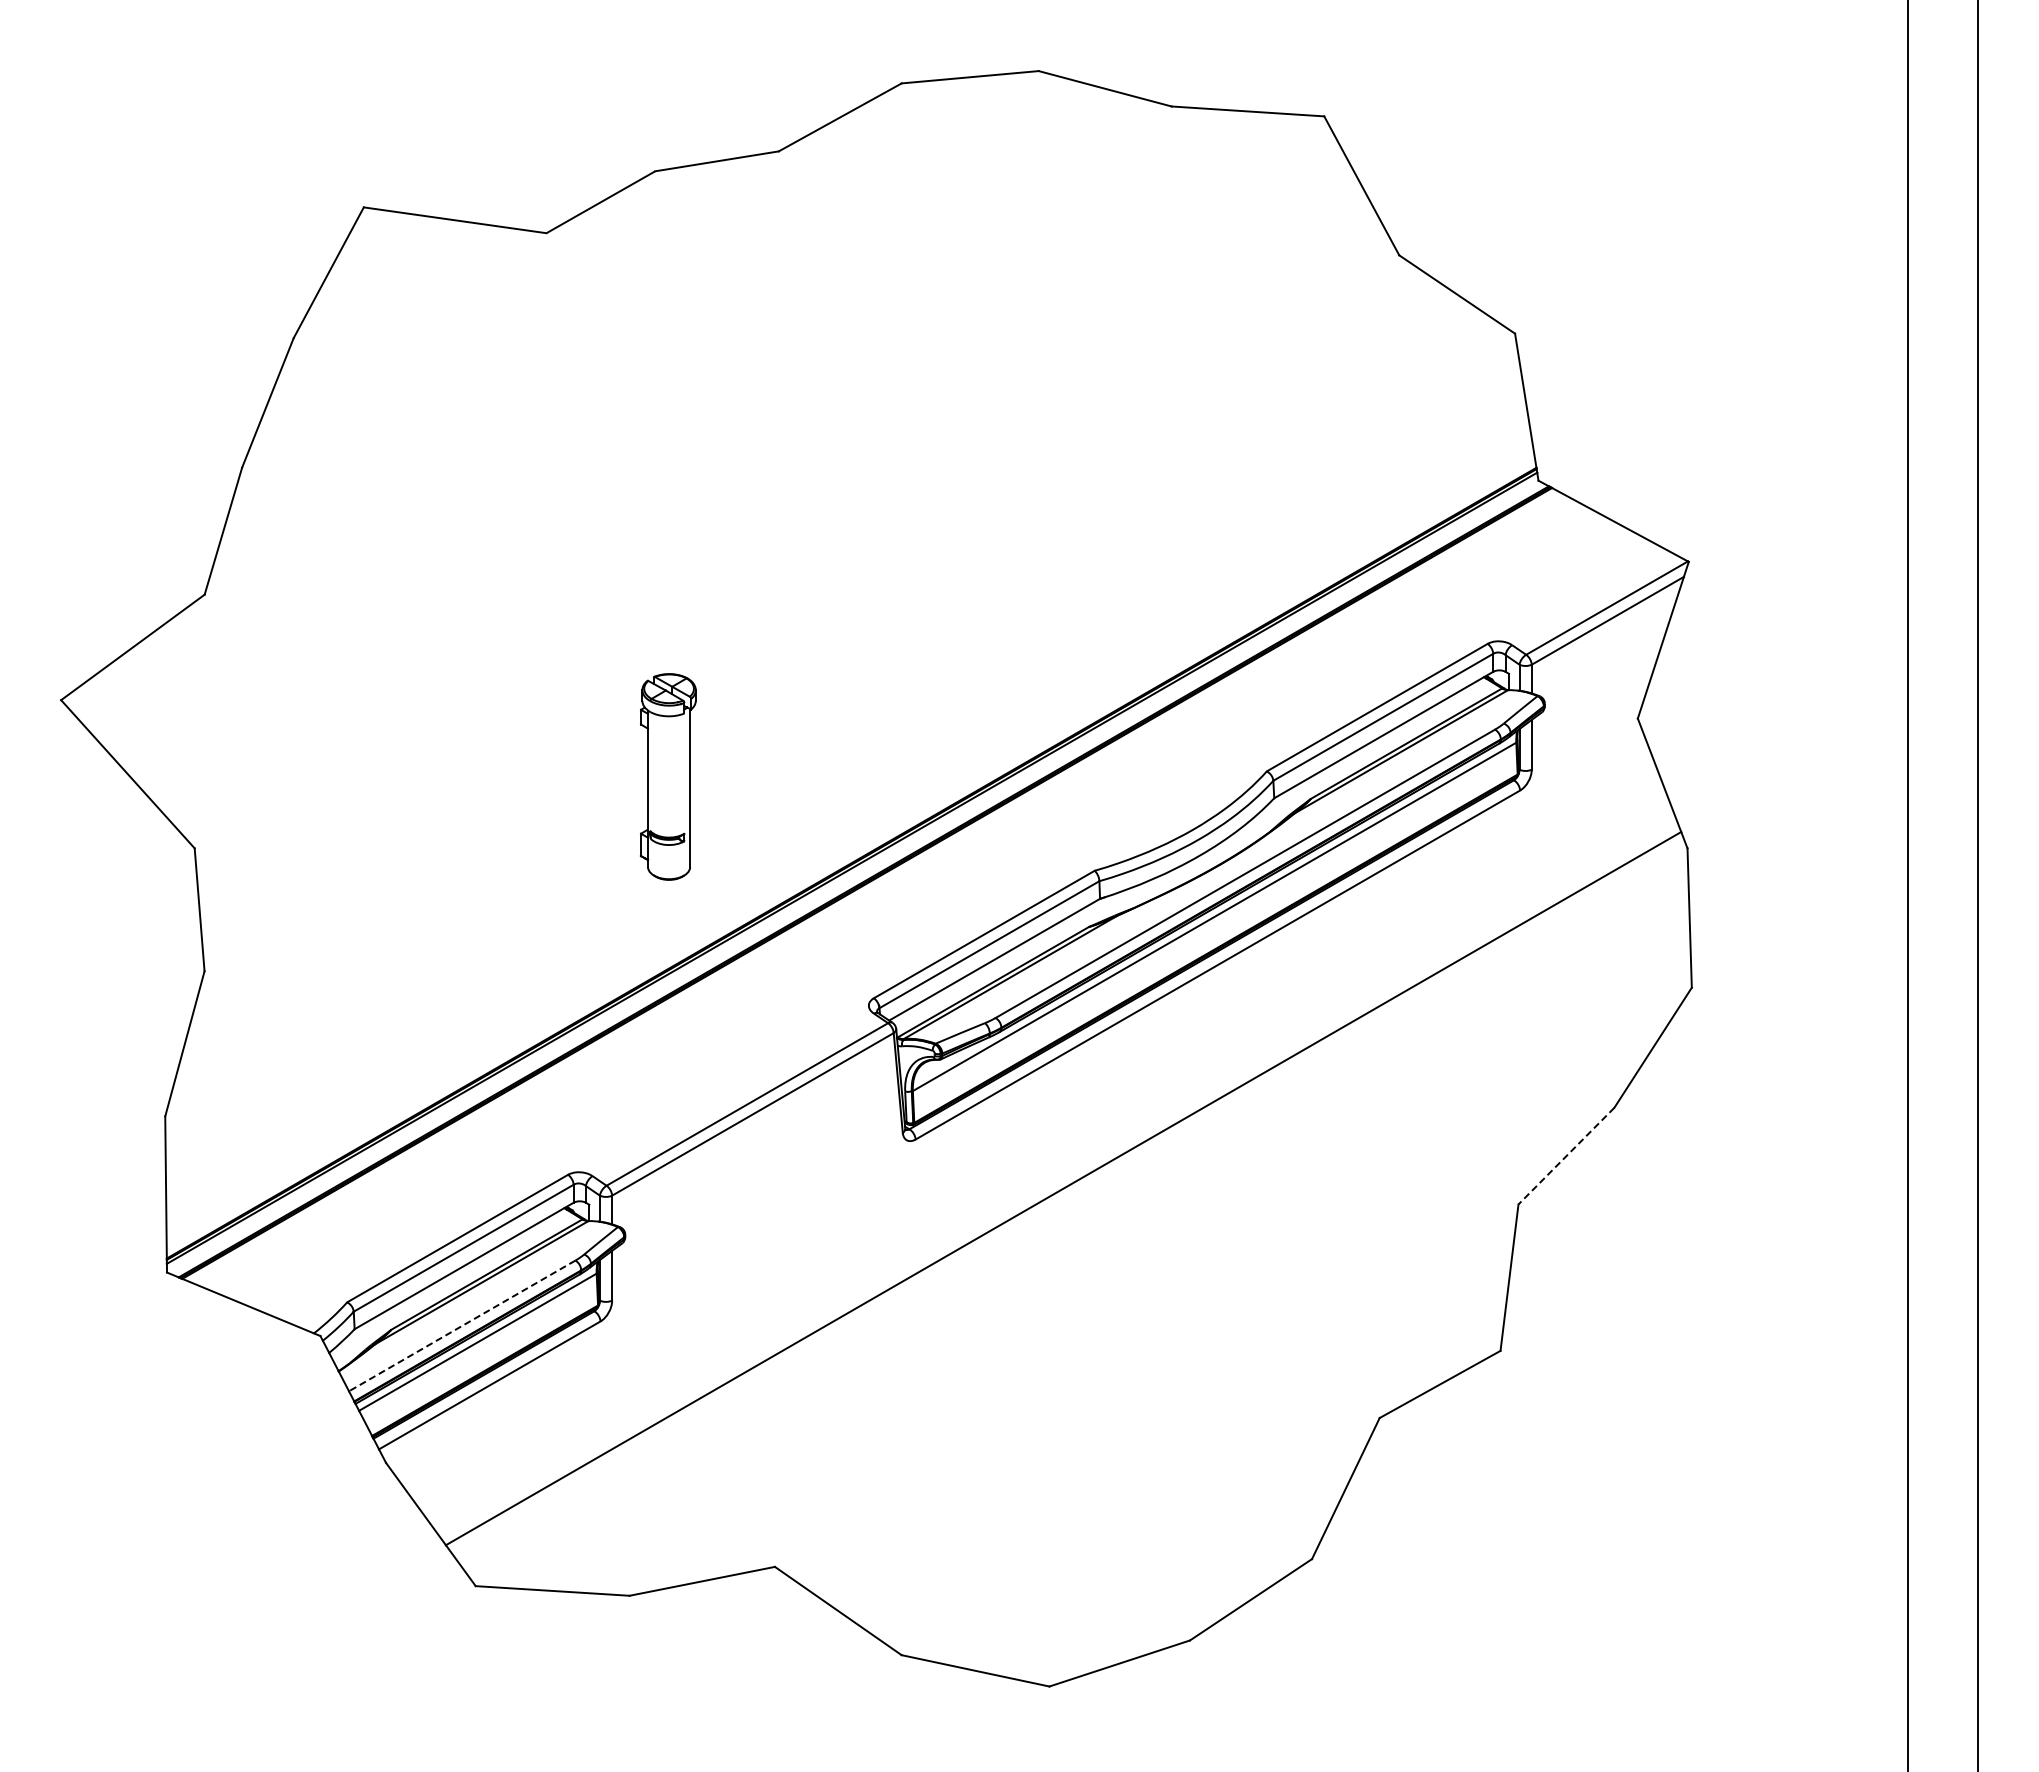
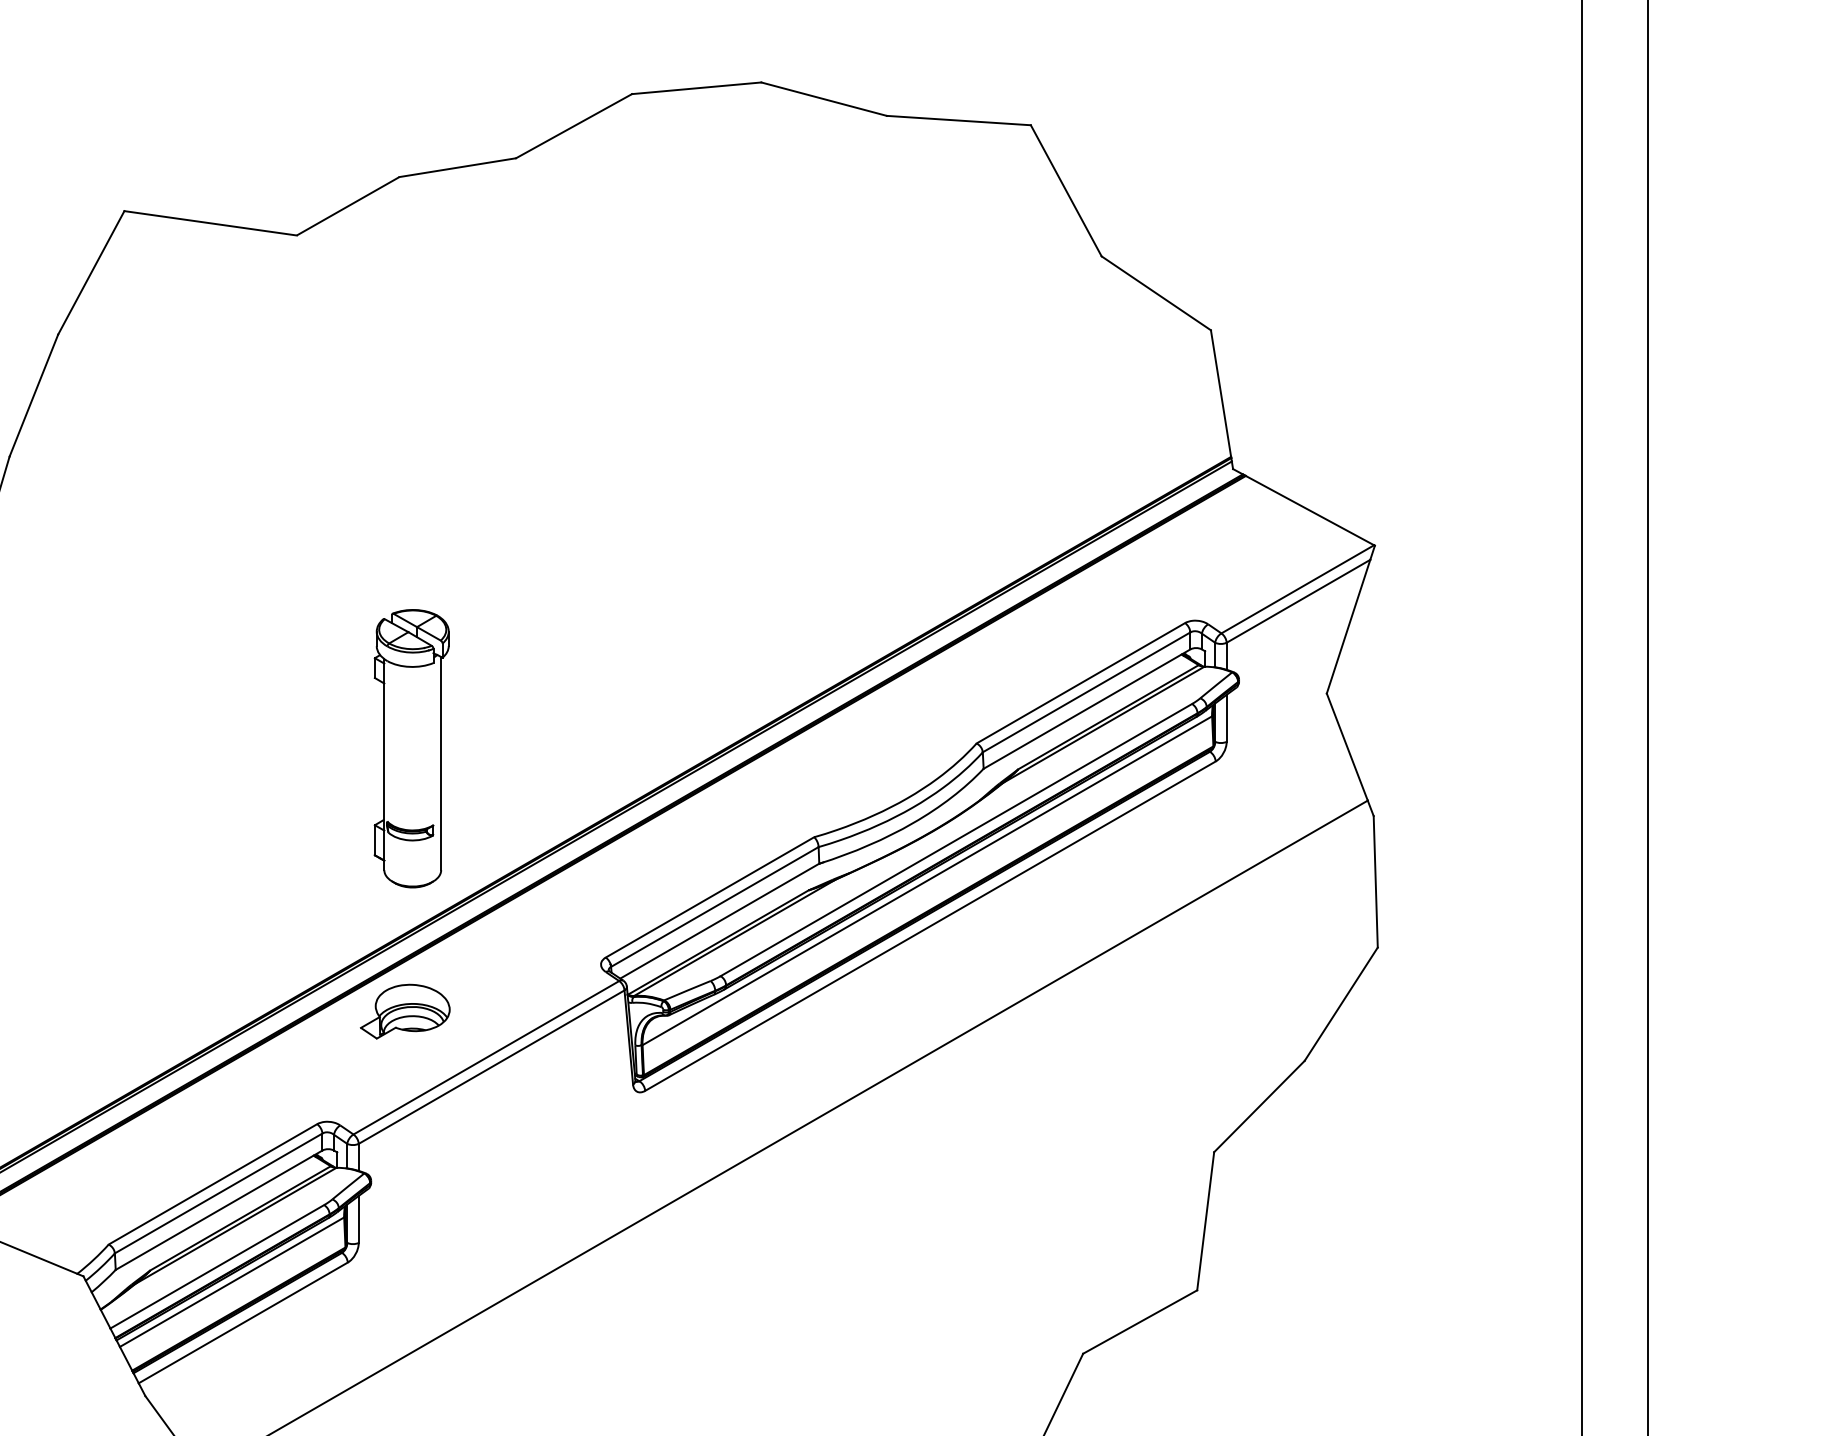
part: (668, 776) -> (411, 748), size x1.43
part: (661, 1055) -> (405, 1011), added
line: (1566, 1156) -> (1259, 1106), dashed -> solid
line: (462, 1325) -> (217, 1266), dashed -> solid

